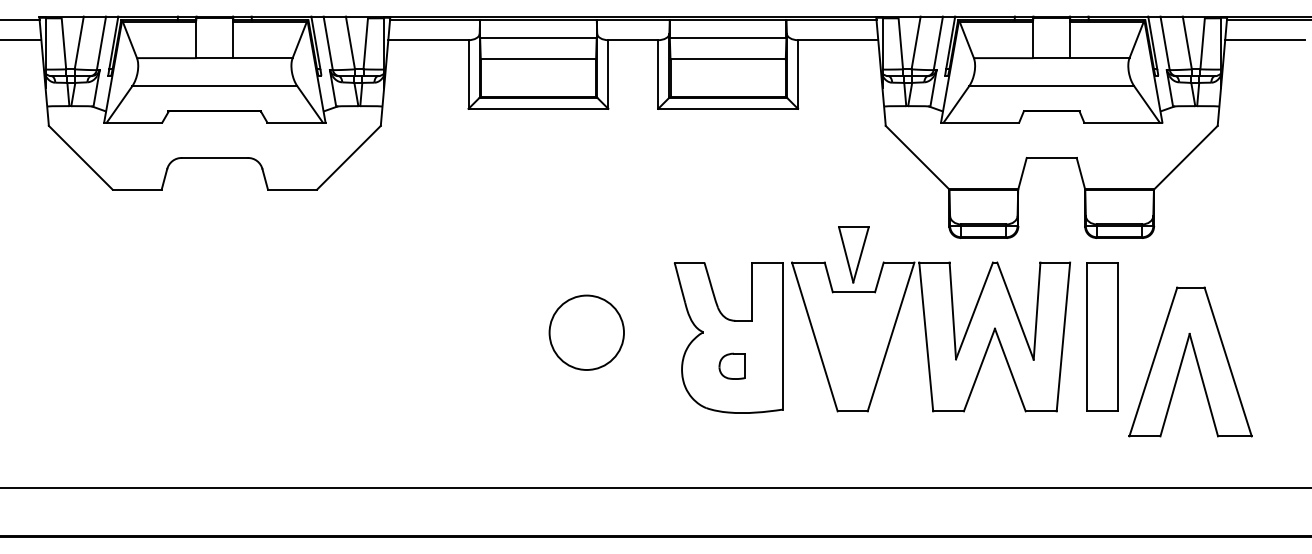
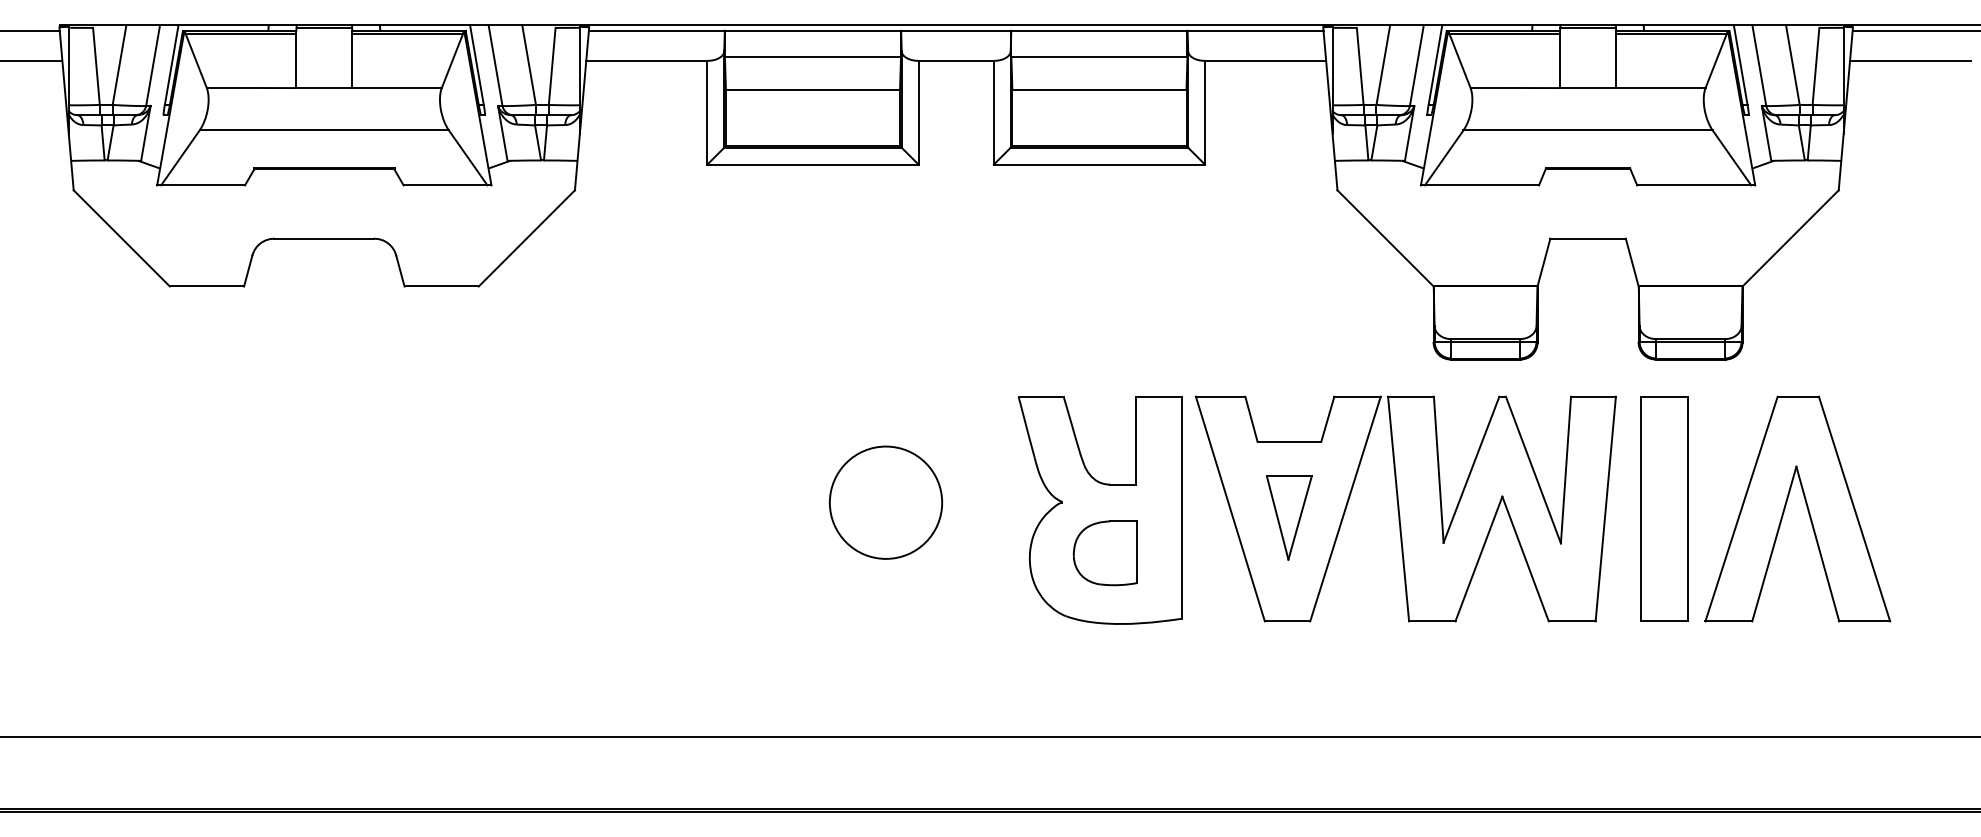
part: (853, 254) -> (1288, 517), moved
part: (1190, 361) -> (1797, 508), moved
part: (731, 366) -> (1104, 553), size x1.67

